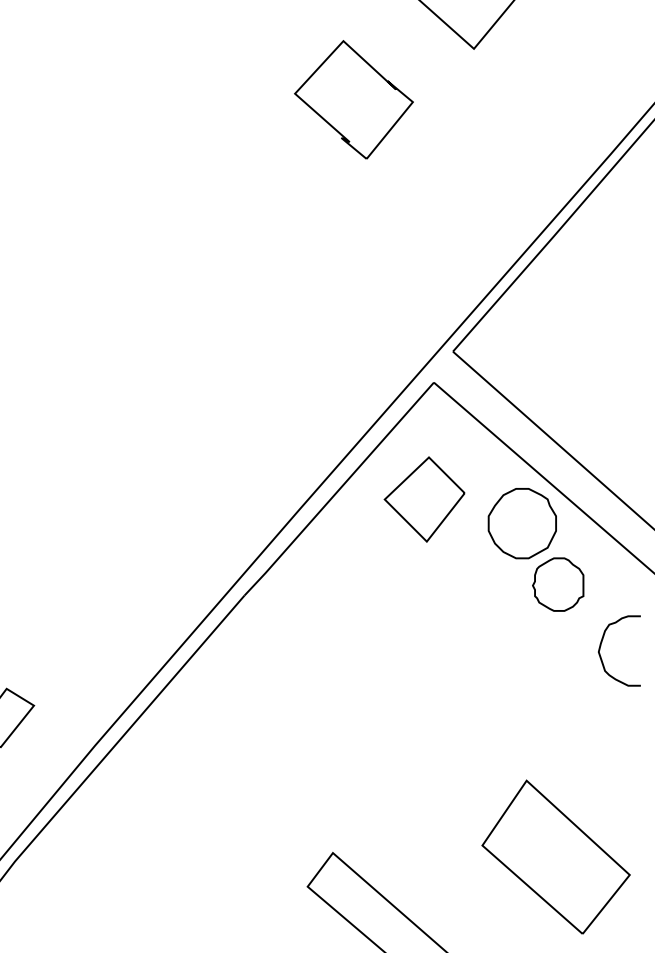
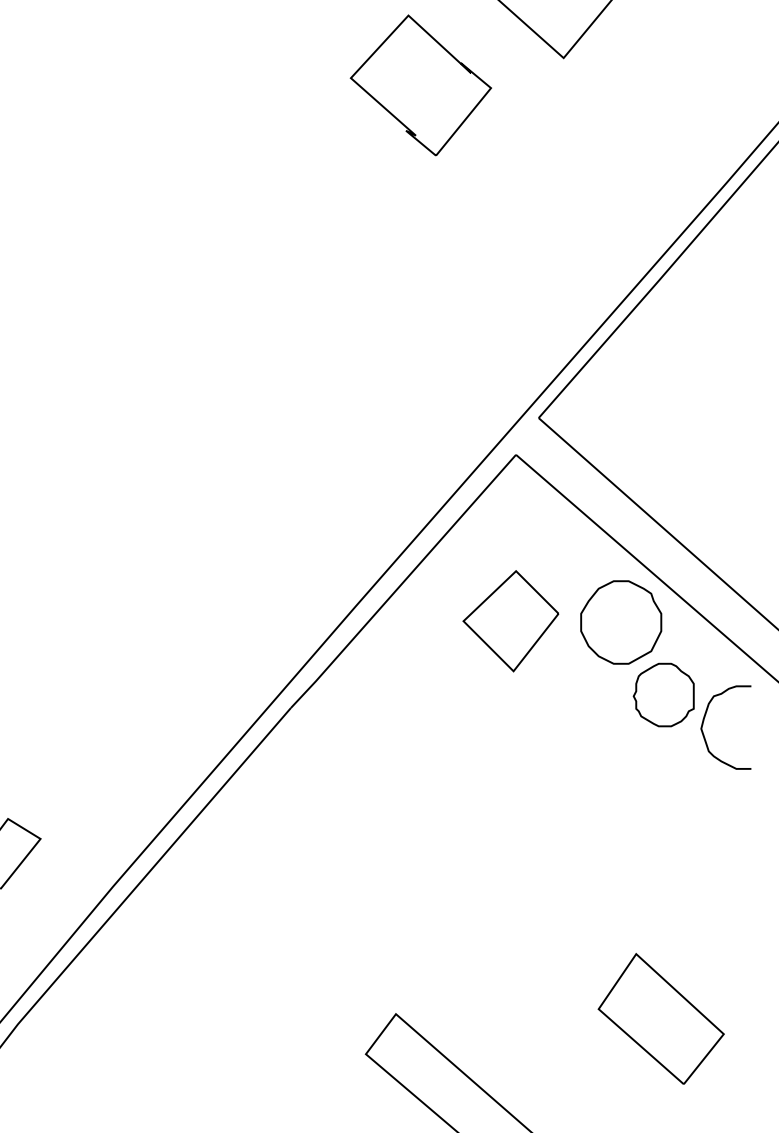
part: (353, 99) -> (420, 84), moved
part: (424, 499) -> (510, 621), moved
curve: (601, 646) -> (704, 722), moved
part: (555, 856) -> (660, 1018), size x0.71

